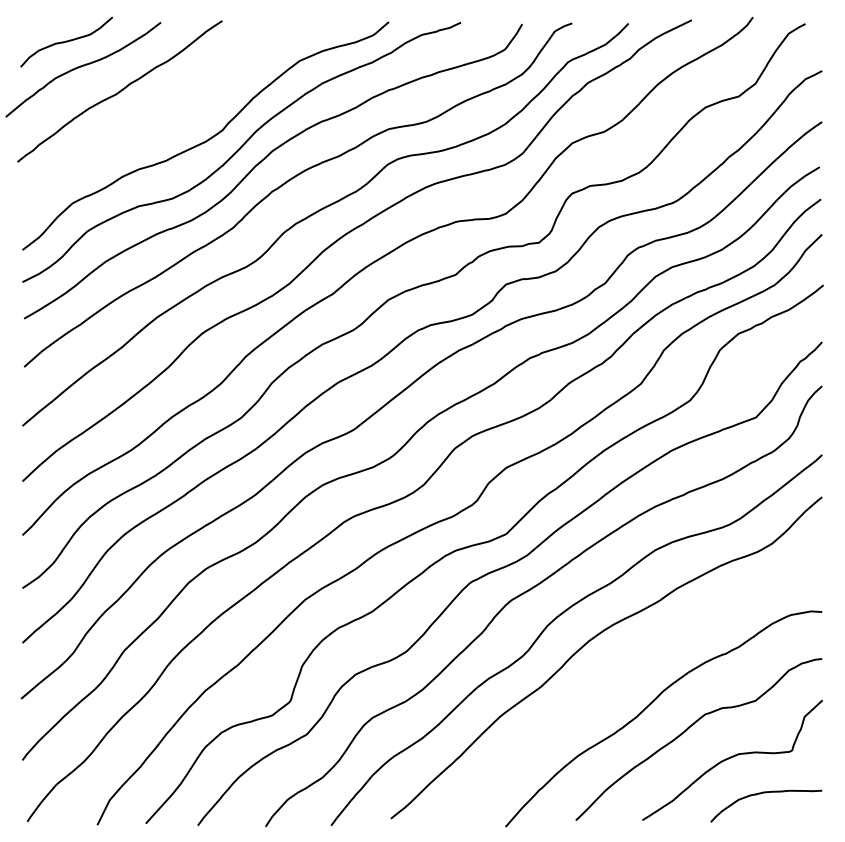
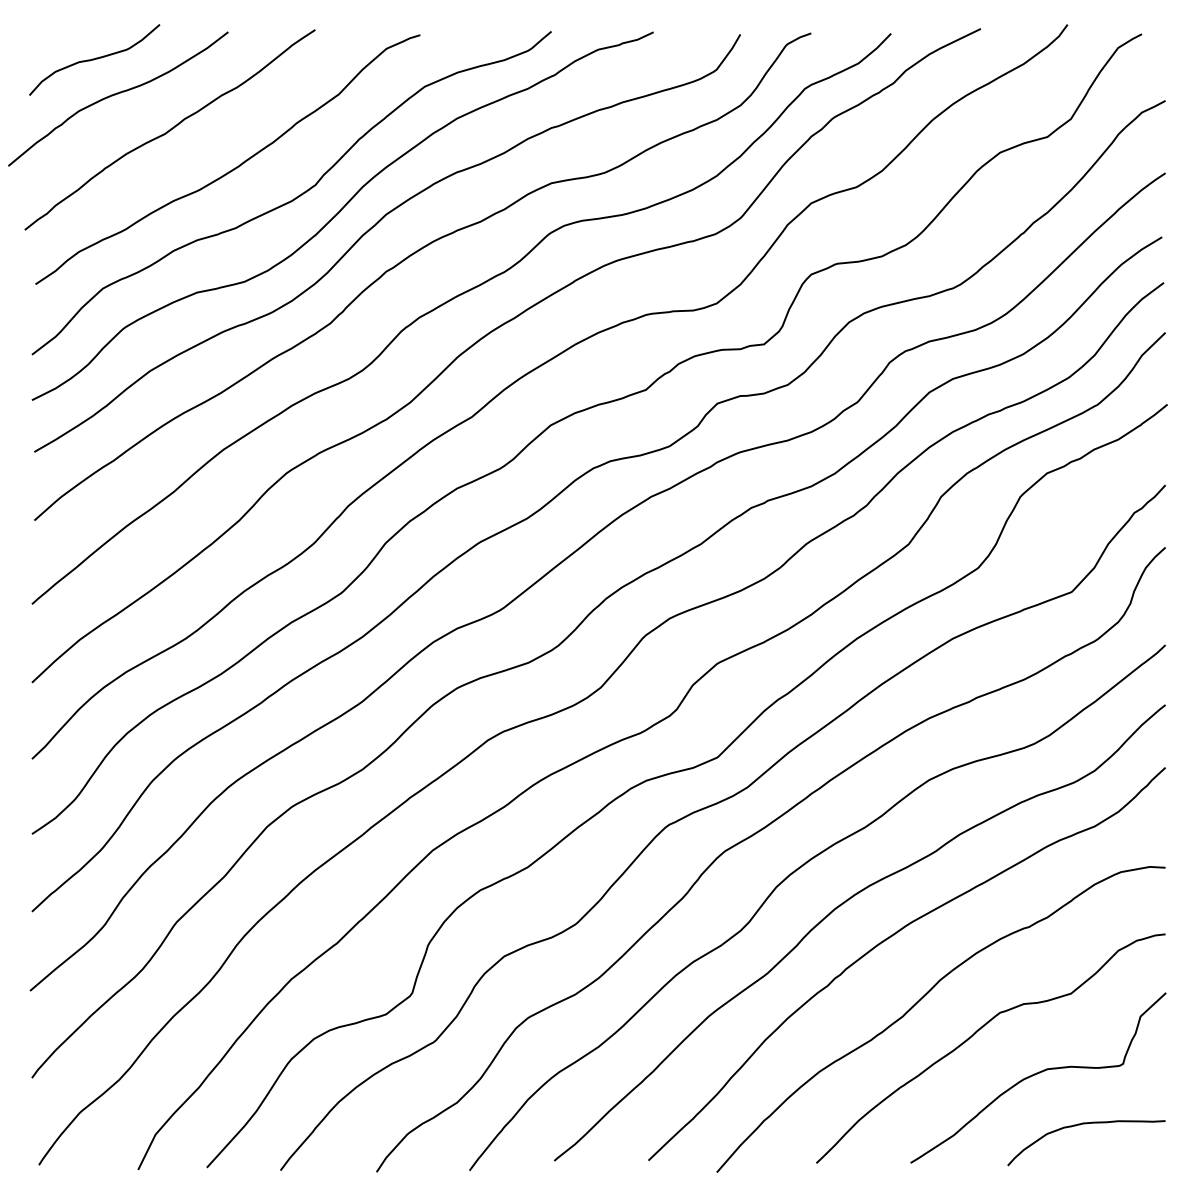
curve: (165, 117) -> (234, 166), added
curve: (627, 662) -> (889, 939), added

